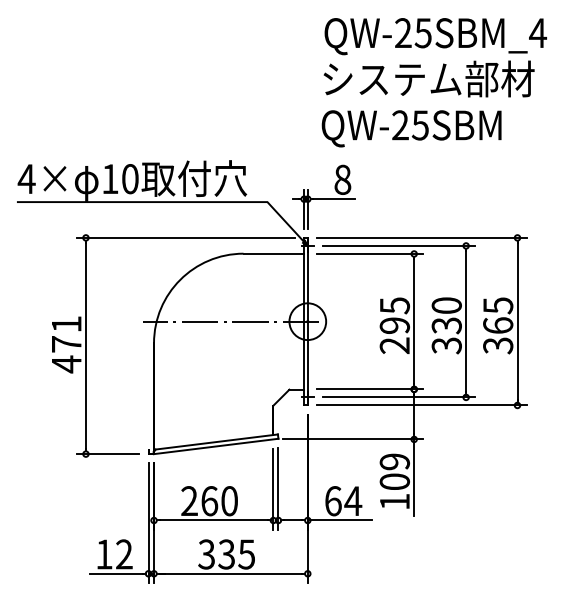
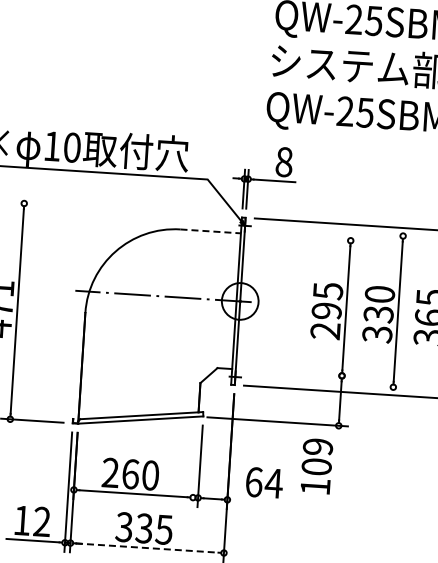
line: (185, 237) -> (123, 209), removed
line: (398, 245) -> (335, 231), removed
line: (274, 253) -> (211, 231), solid -> dashed
line: (369, 253) -> (306, 237), removed
line: (369, 389) -> (297, 373), removed
line: (398, 397) -> (325, 382), removed
line: (414, 477) -> (336, 463), removed
line: (273, 488) -> (195, 465), removed
line: (339, 520) -> (259, 501), removed
line: (231, 573) -> (147, 547), solid -> dashed

